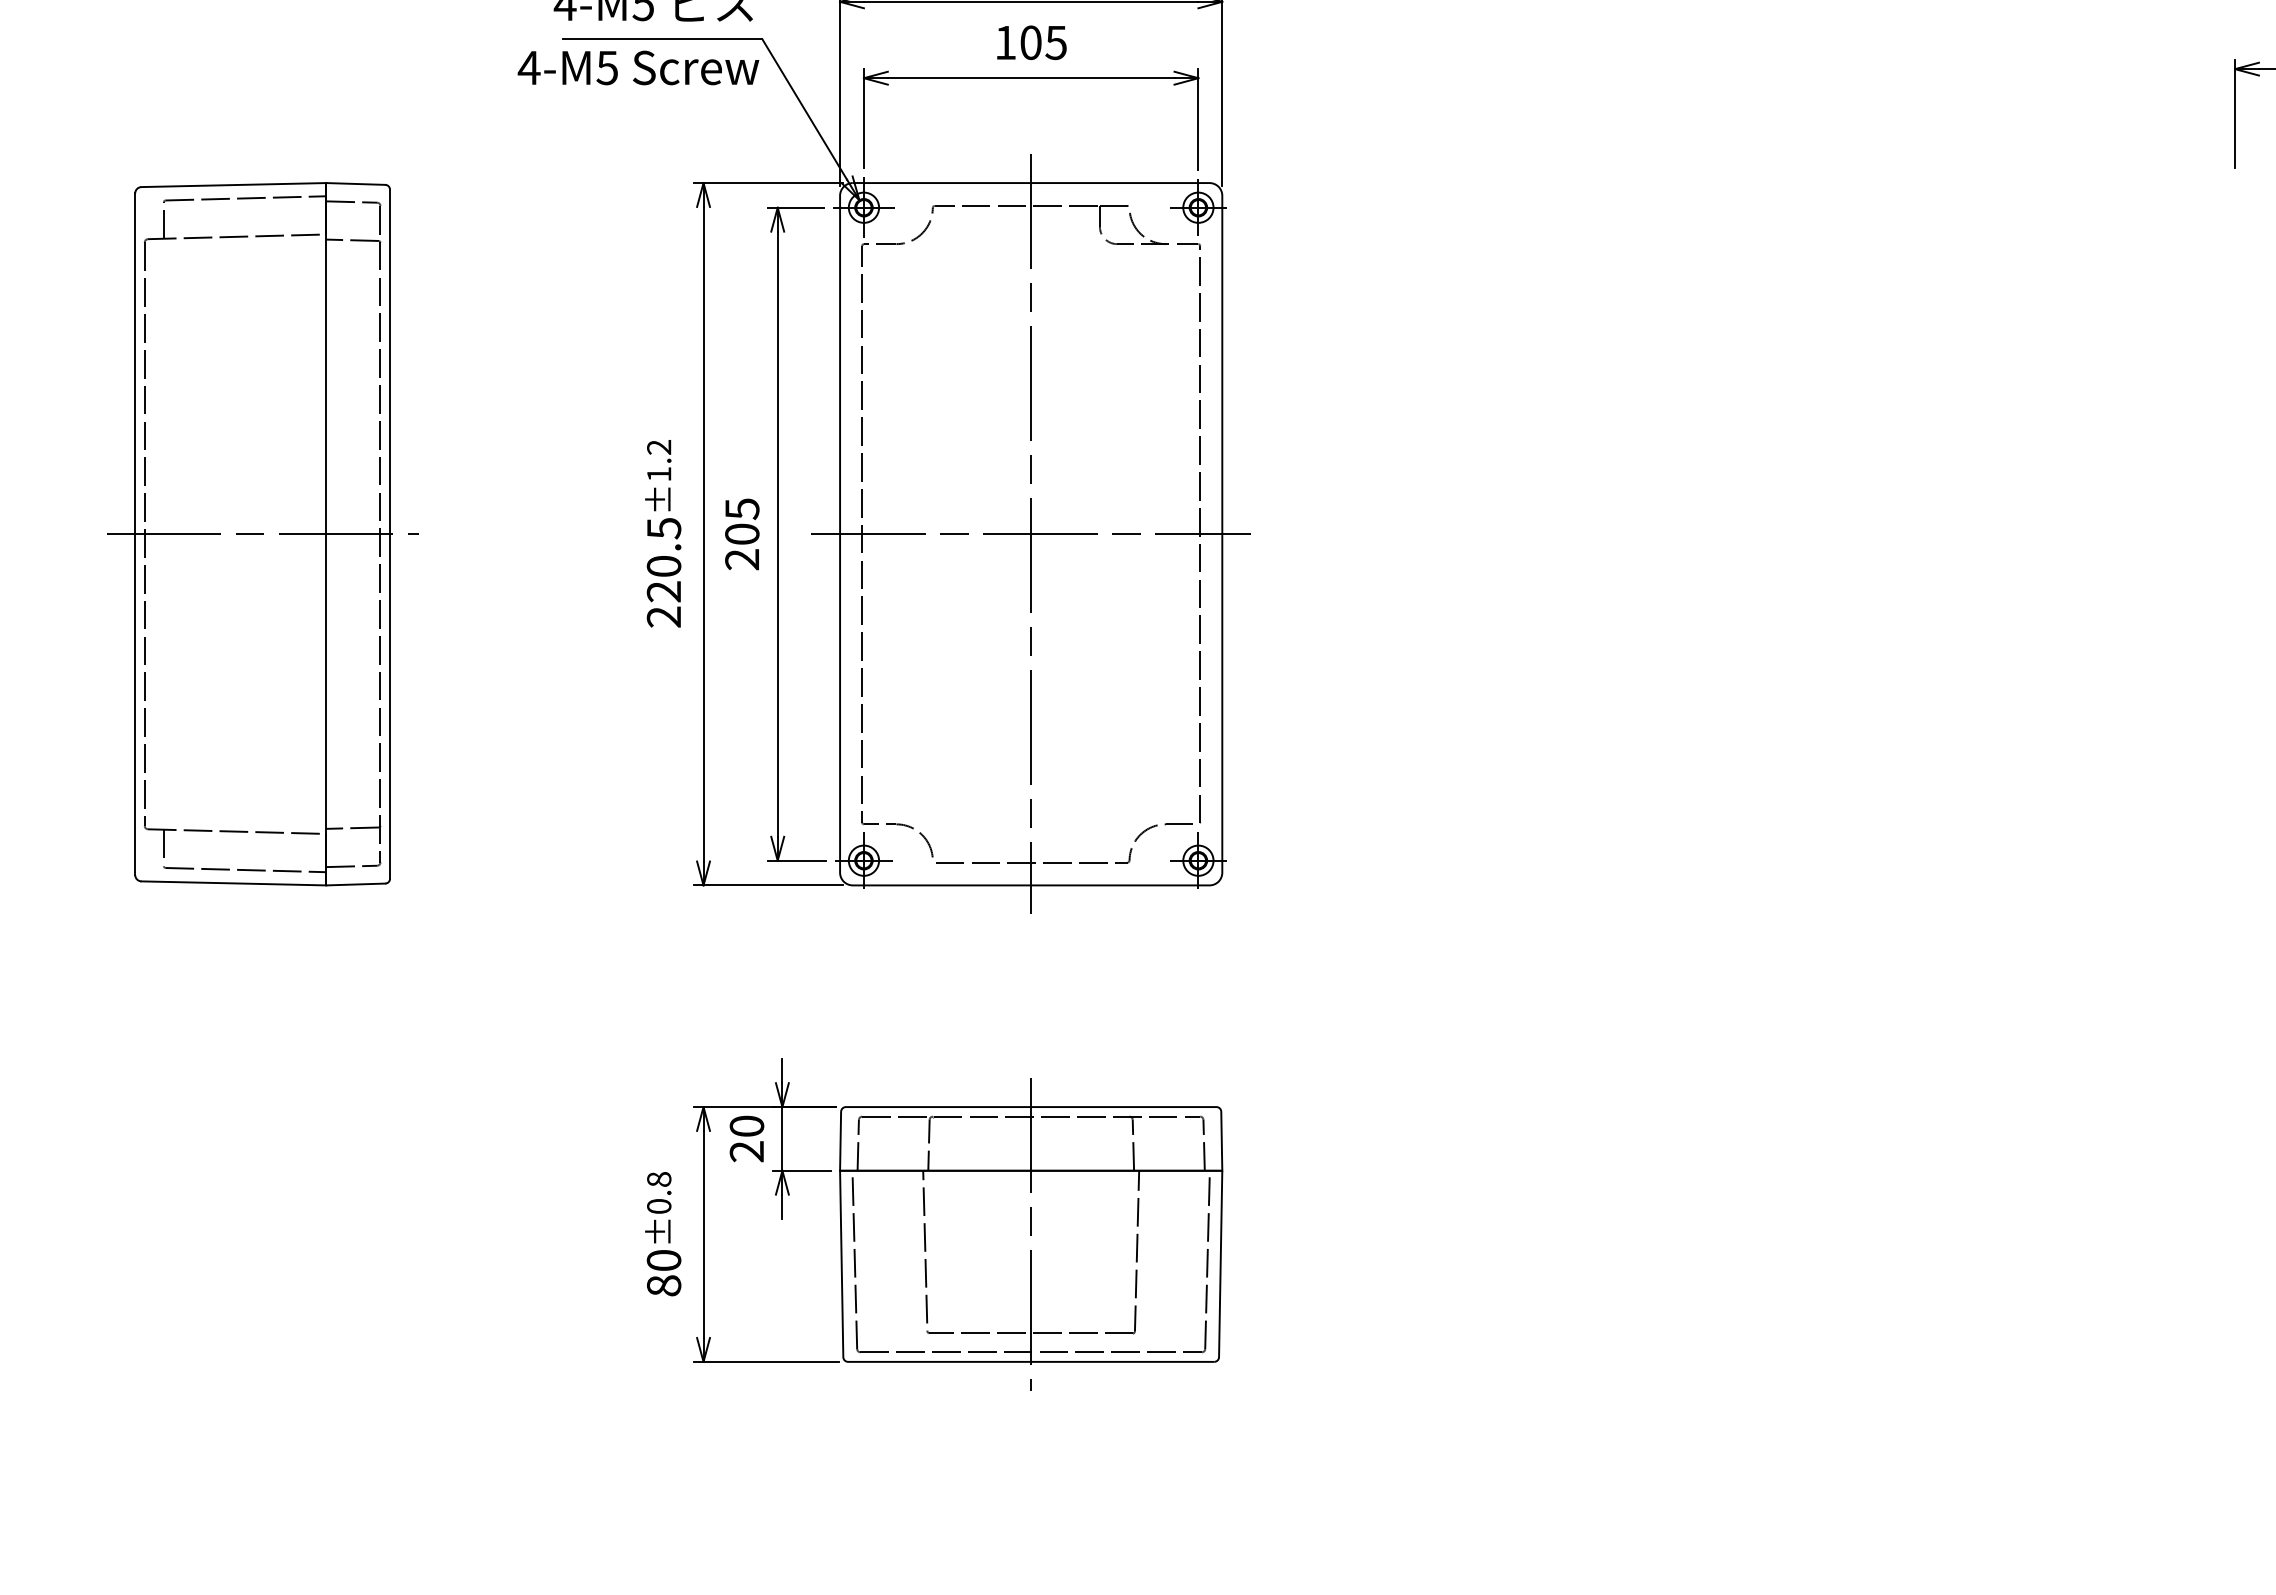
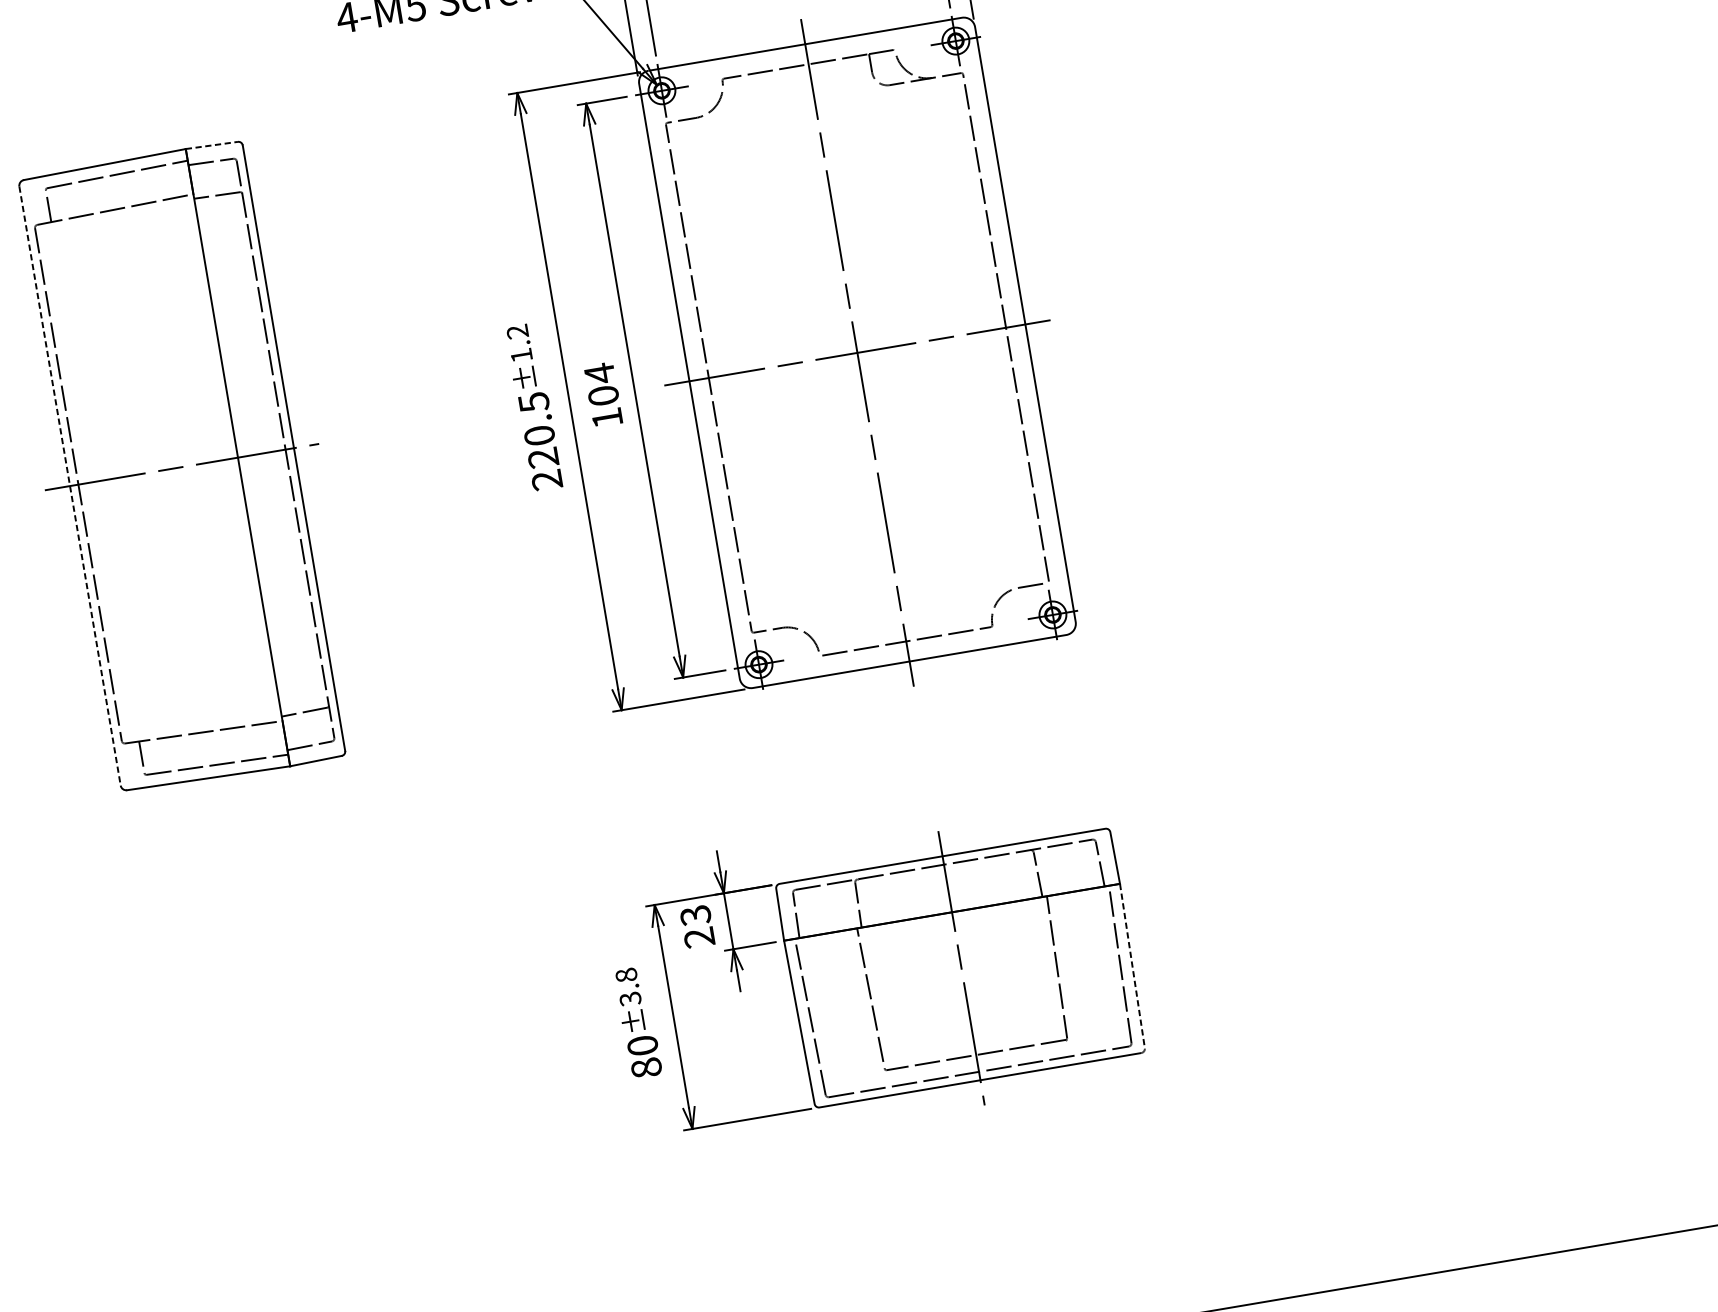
line: (355, 183) -> (211, 145), solid -> dashed
text: (742, 533) -> (603, 395), 205 -> 104
line: (135, 534) -> (70, 486), solid -> dashed
text: (746, 1126) -> (695, 915), 20 -> 23
text: (659, 1206) -> (630, 998), ±0.8 -> ±3.8
line: (1220, 1270) -> (1133, 971), solid -> dashed

